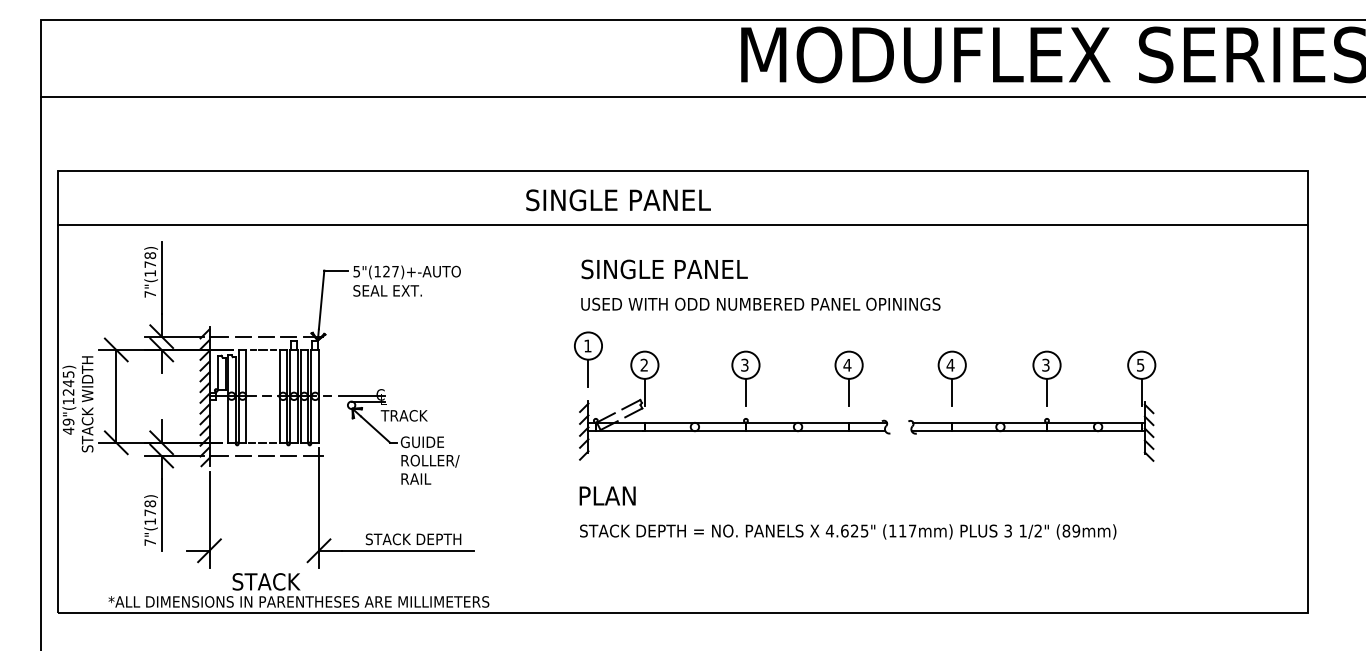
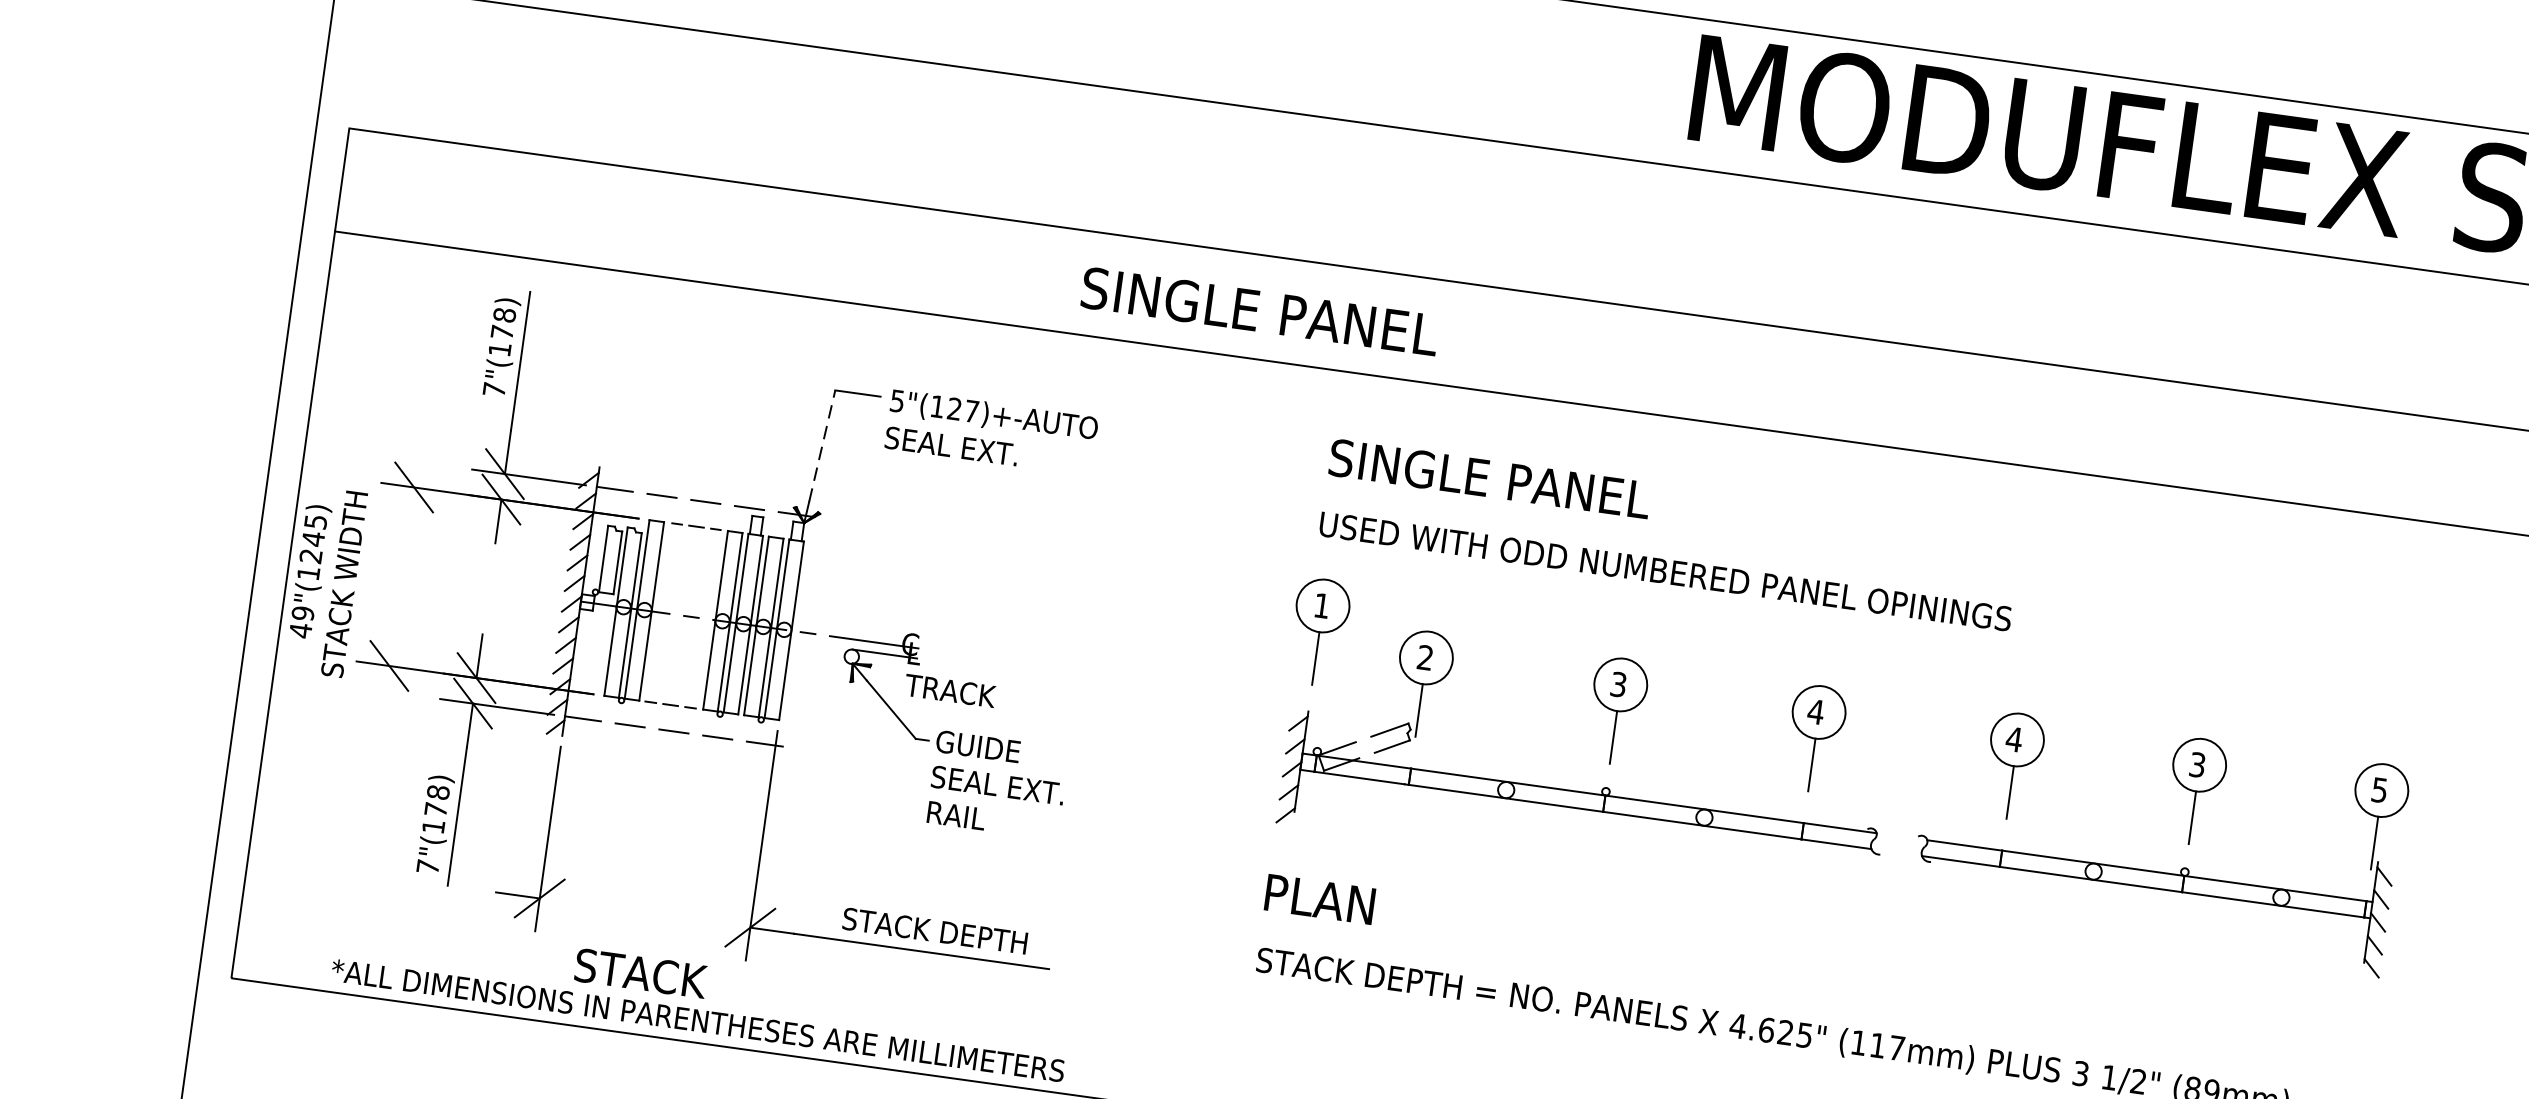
text: (618, 200) -> (1260, 311), moved
line: (321, 299) -> (822, 445), solid -> dashed
line: (116, 395) -> (402, 575), removed
text: (435, 460) -> (998, 785), ROLLER/ -> SEAL EXT.

